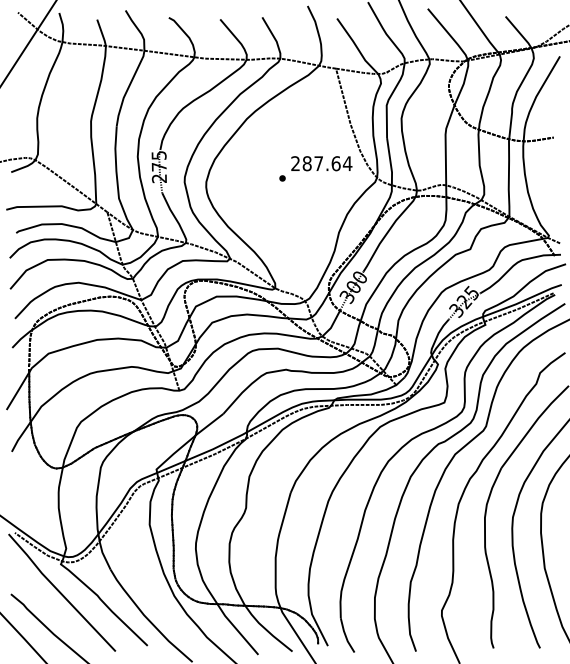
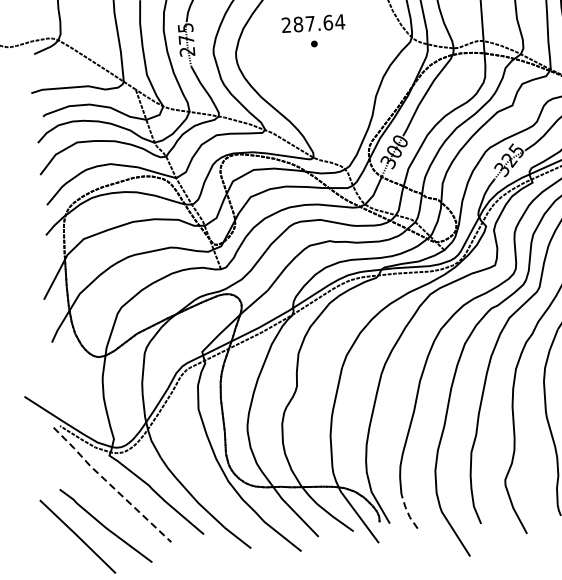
text: (321, 163) -> (313, 23), moved
line: (60, 592) -> (110, 484), solid -> dashed
line: (345, 636) -> (407, 512), solid -> dashed

